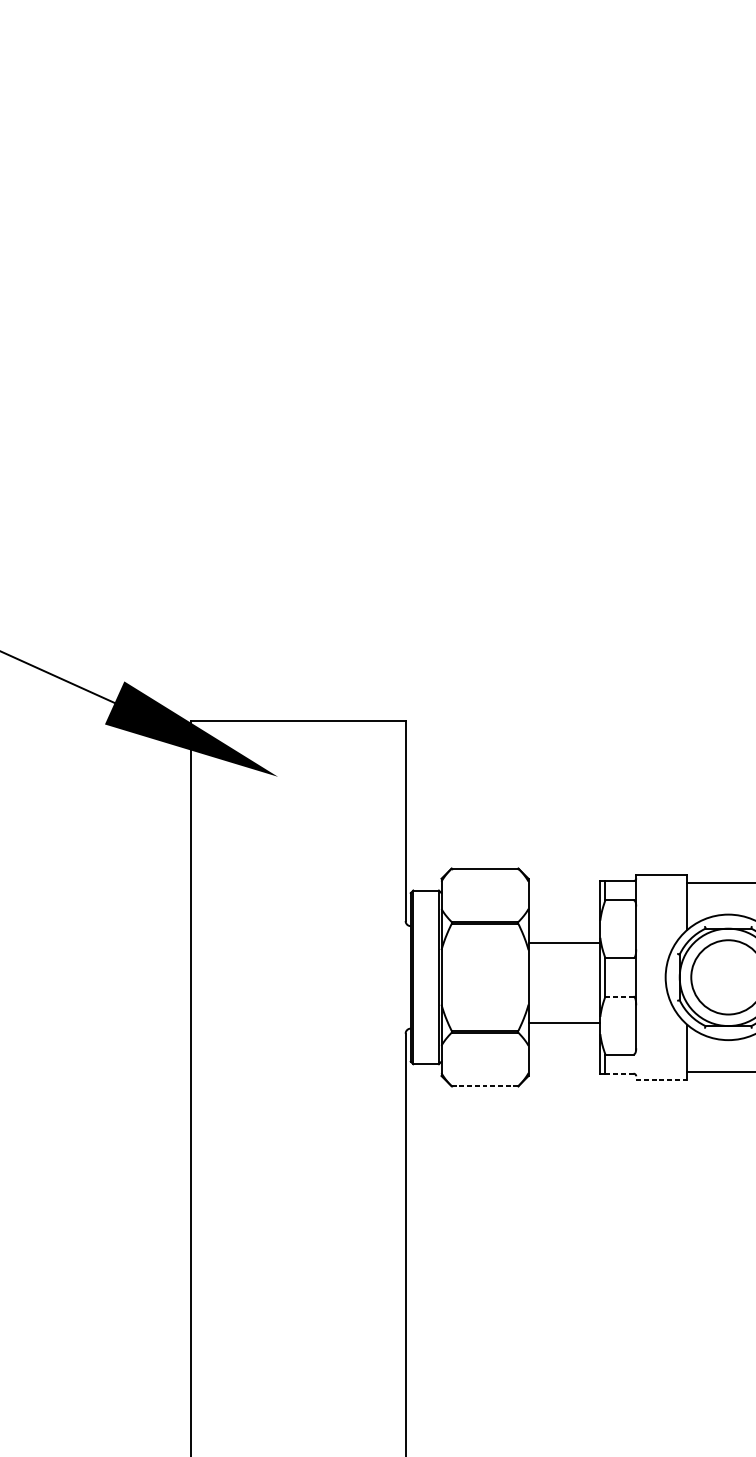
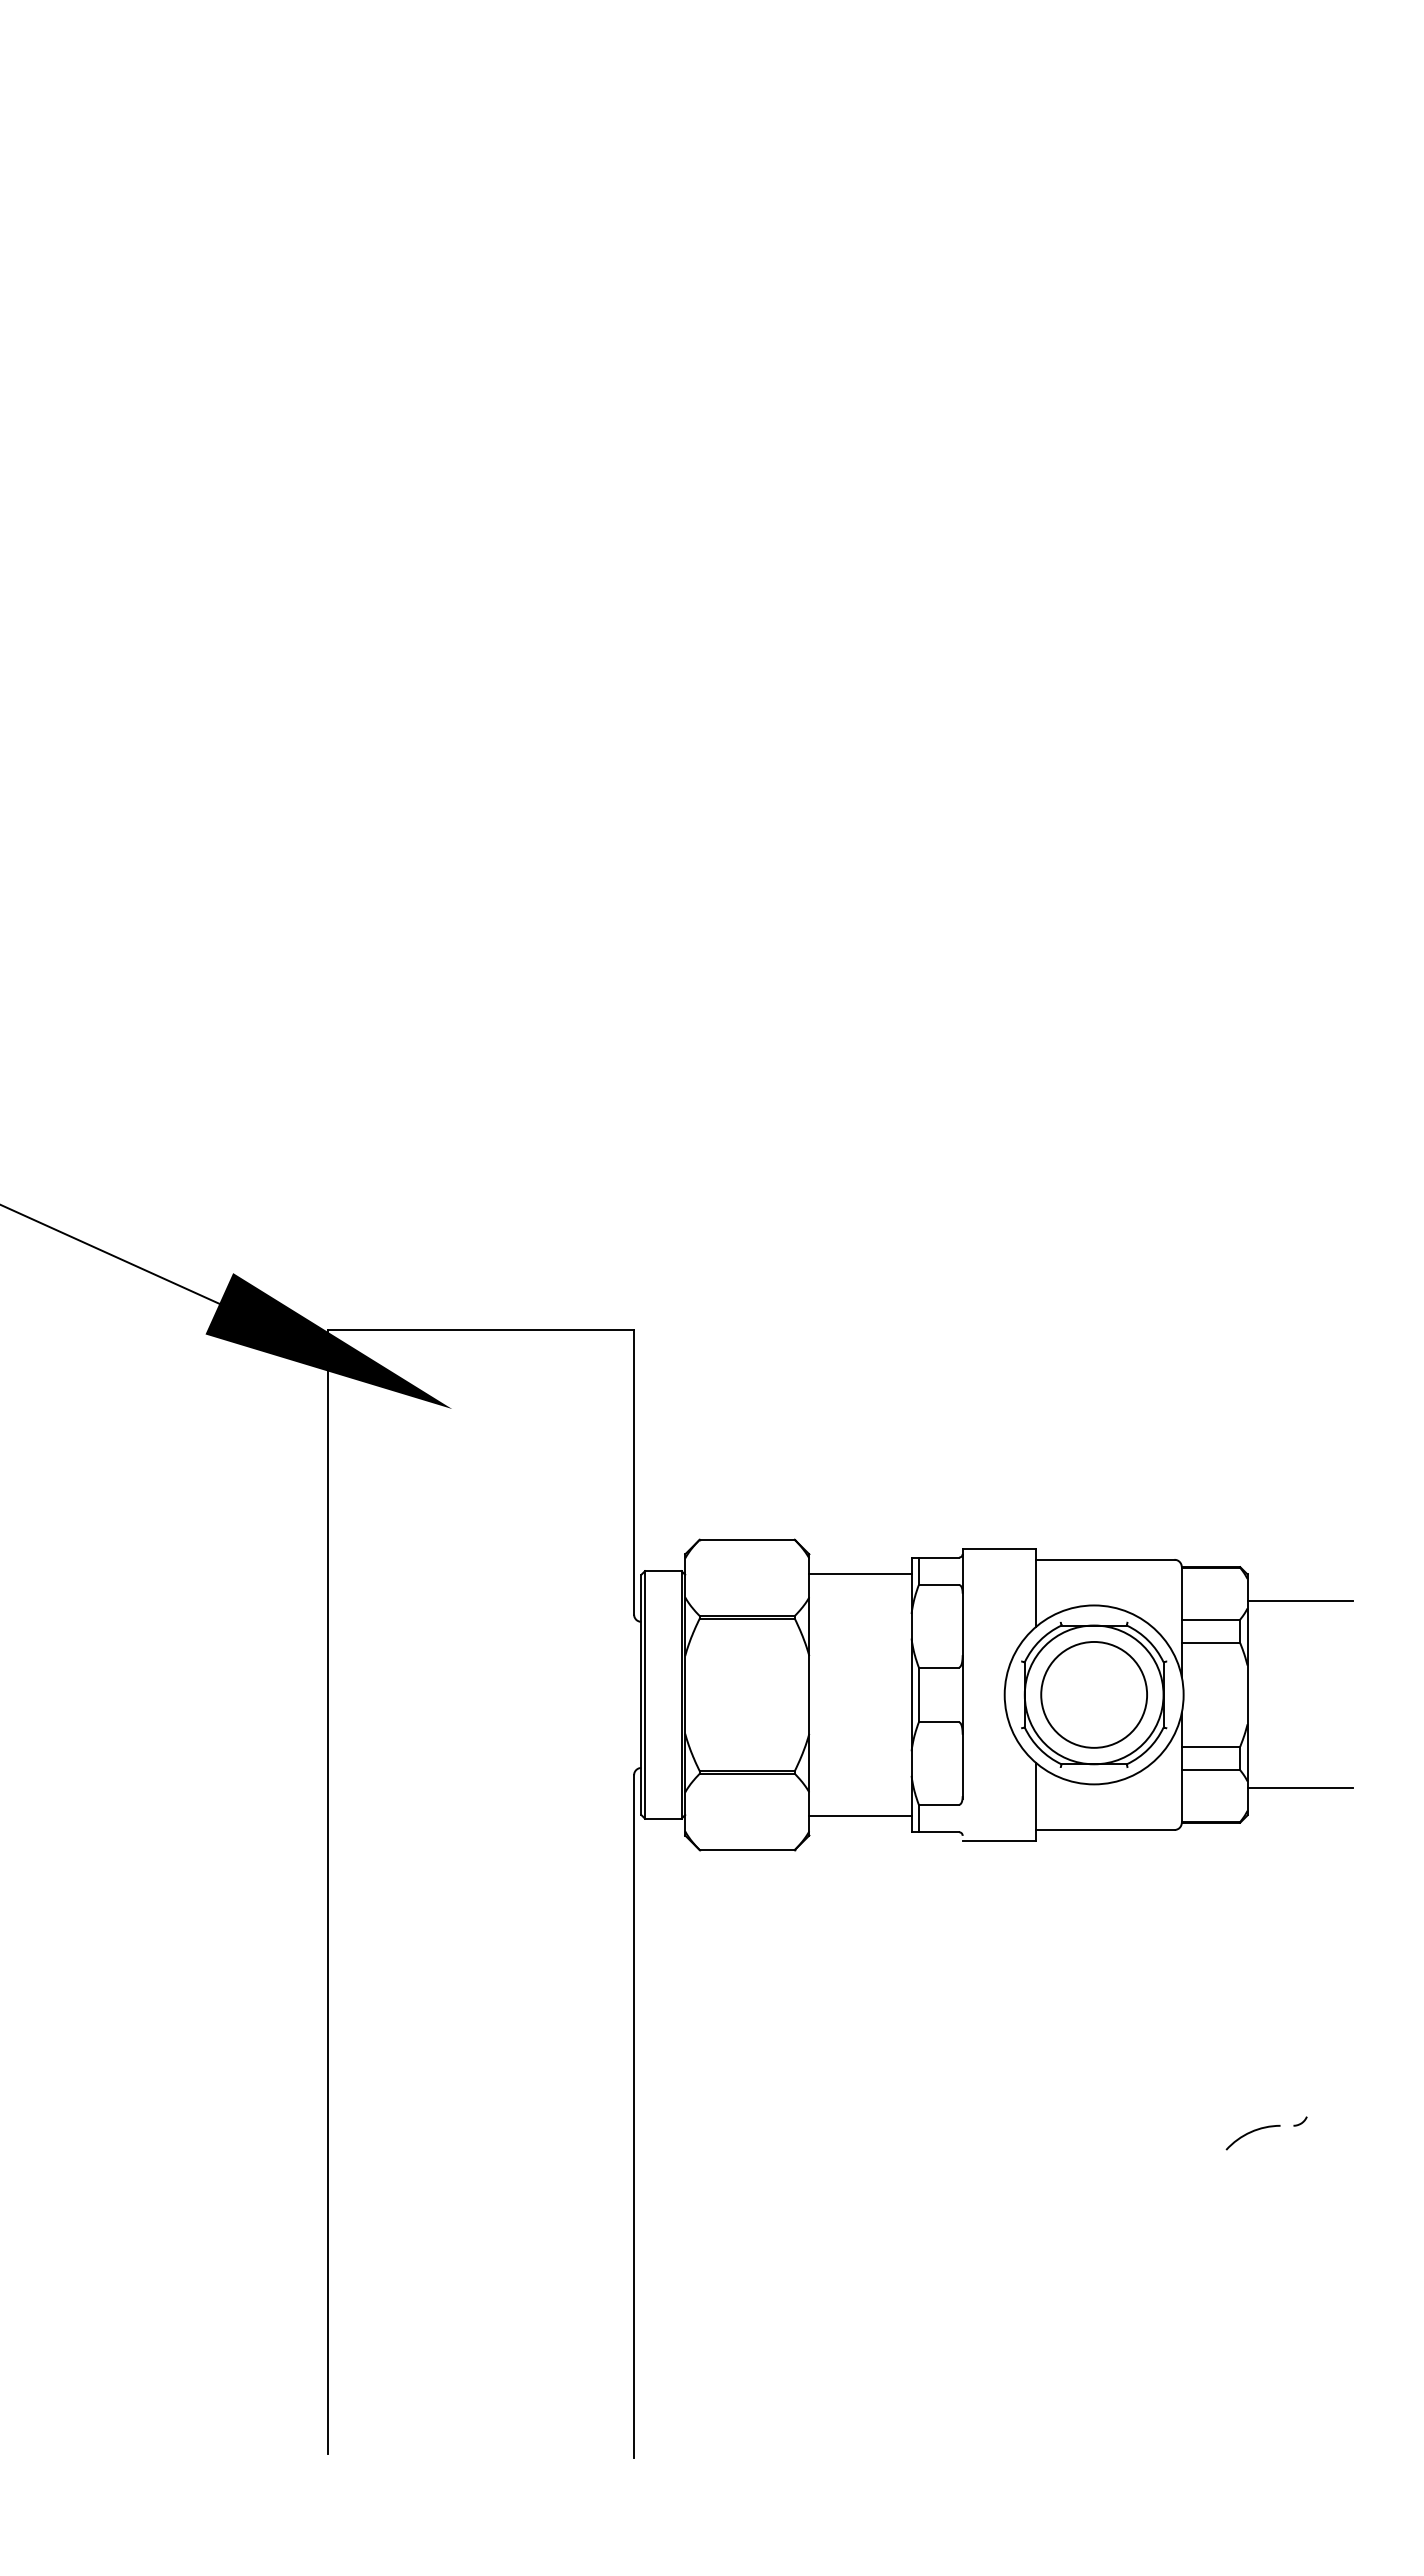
line: (564, 942) -> (860, 1573), moved
line: (619, 996) -> (939, 1722), dashed -> solid
line: (564, 1023) -> (860, 1816), moved
line: (619, 1073) -> (939, 1832), dashed -> solid
line: (662, 1079) -> (999, 1840), dashed -> solid
line: (484, 1086) -> (746, 1850), dashed -> solid

